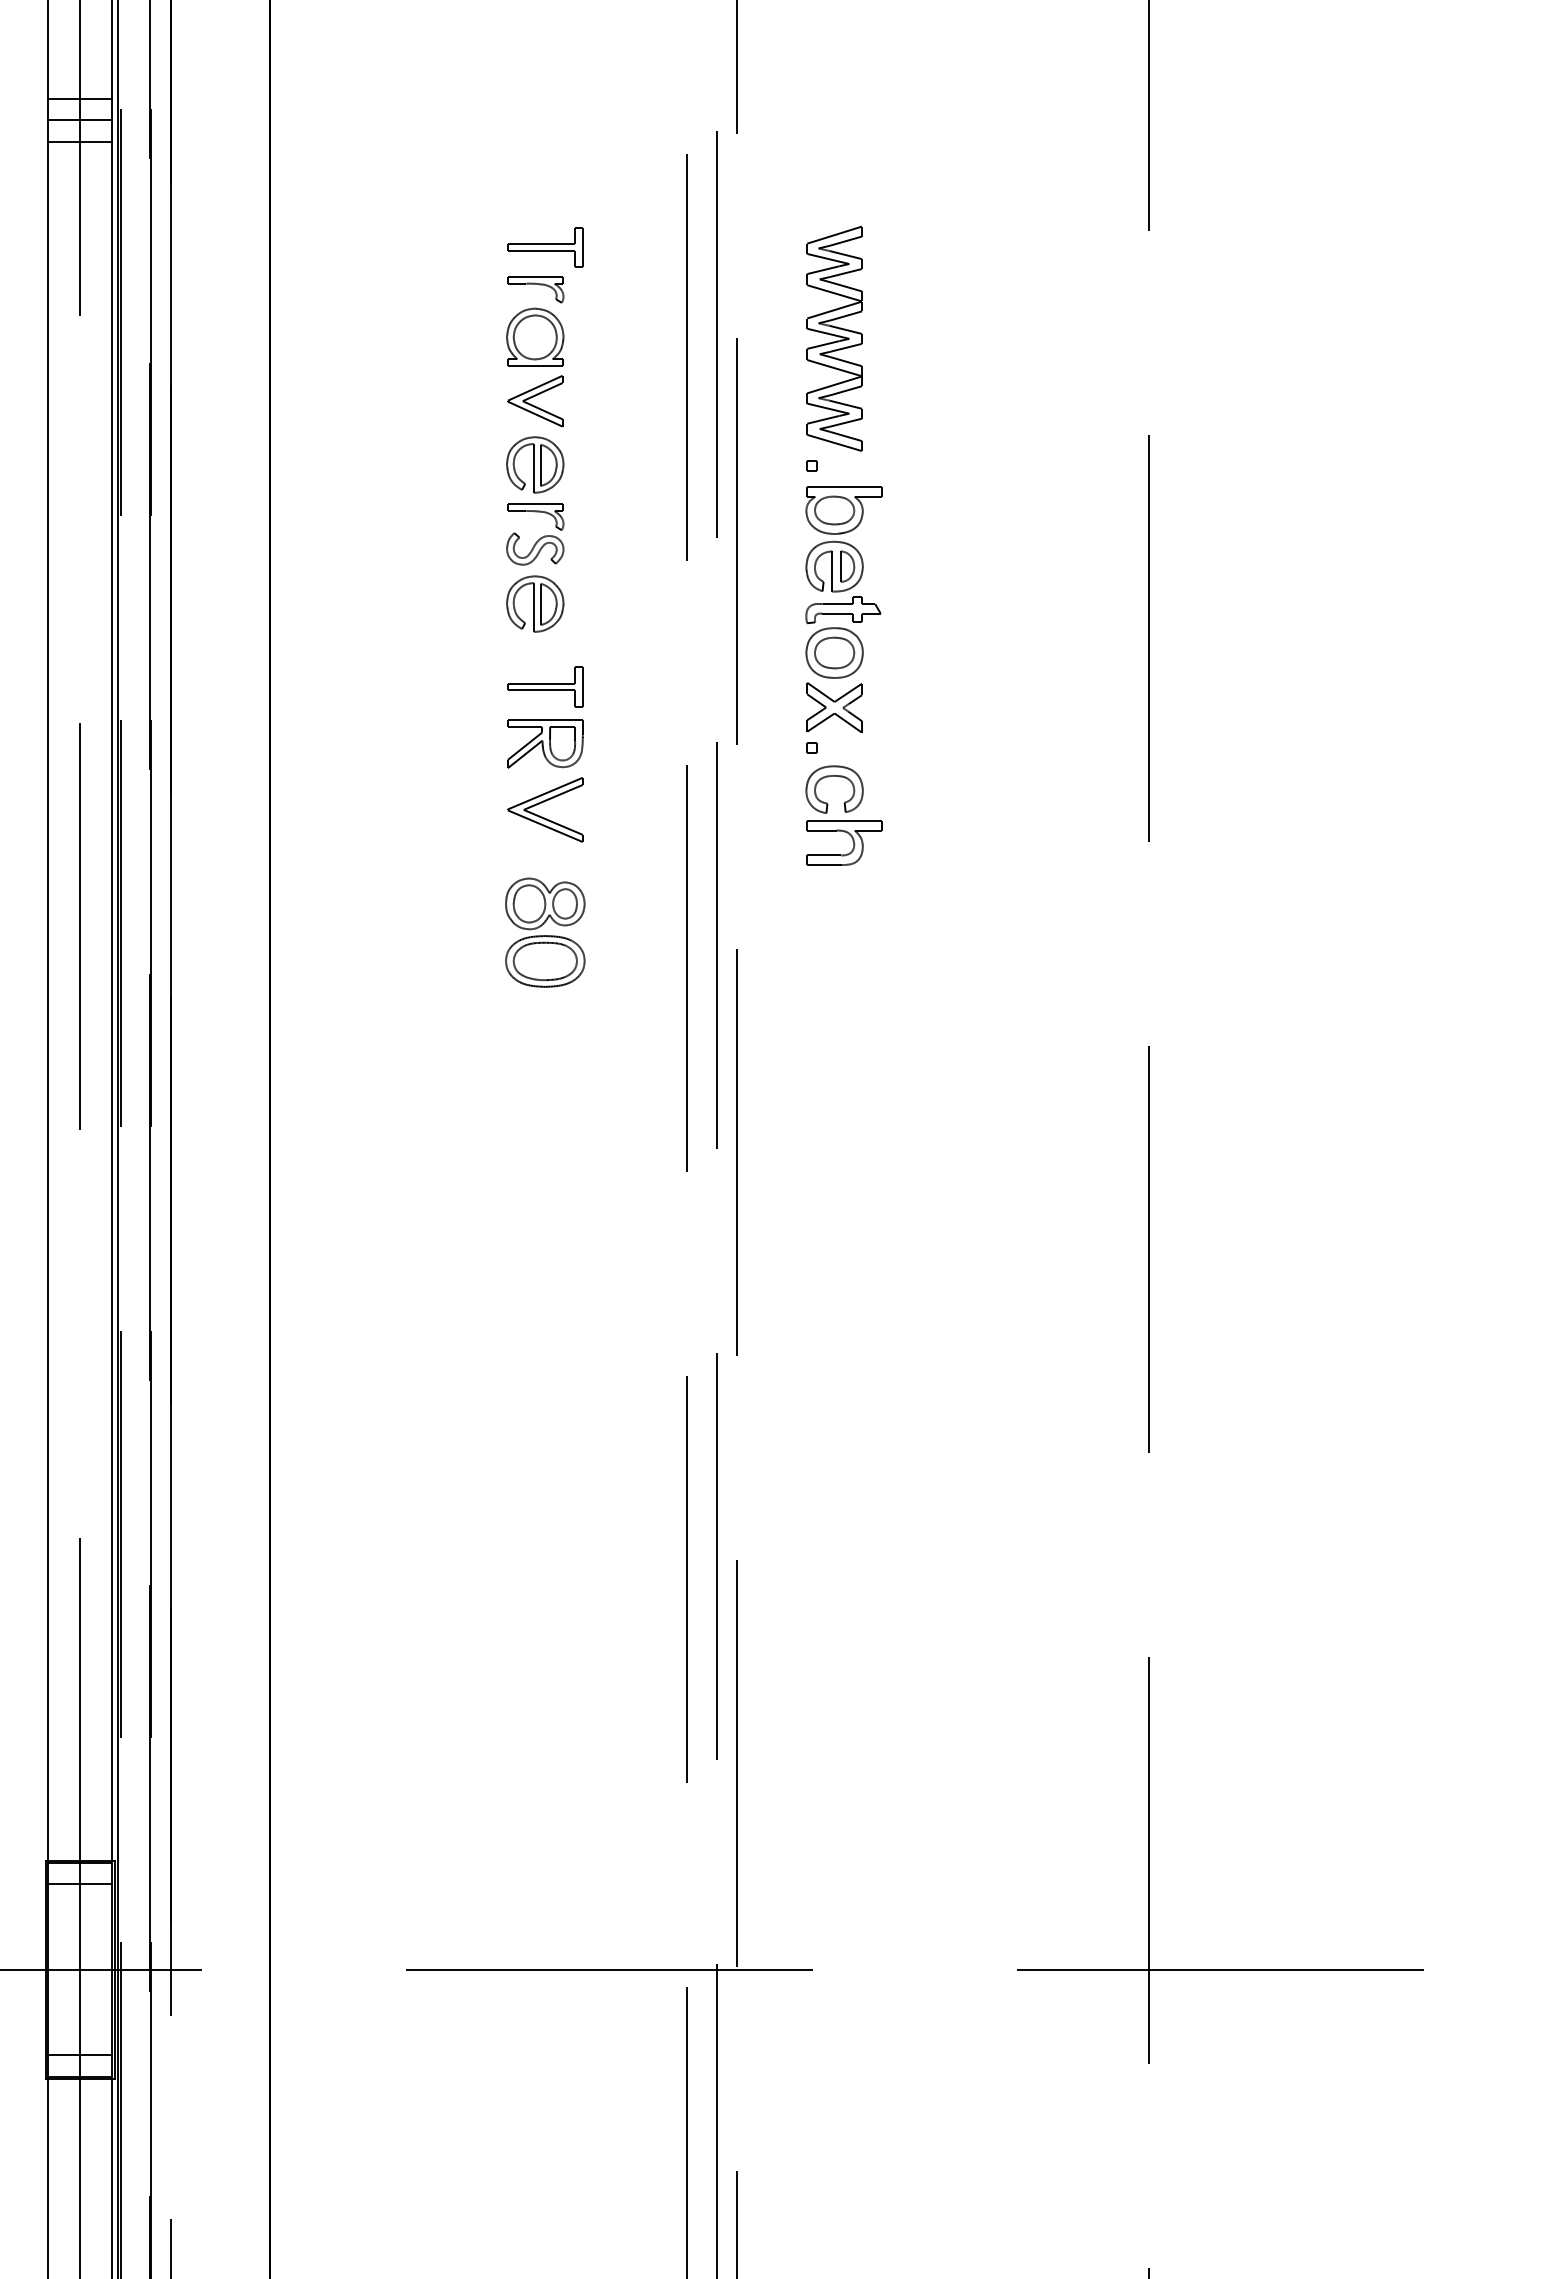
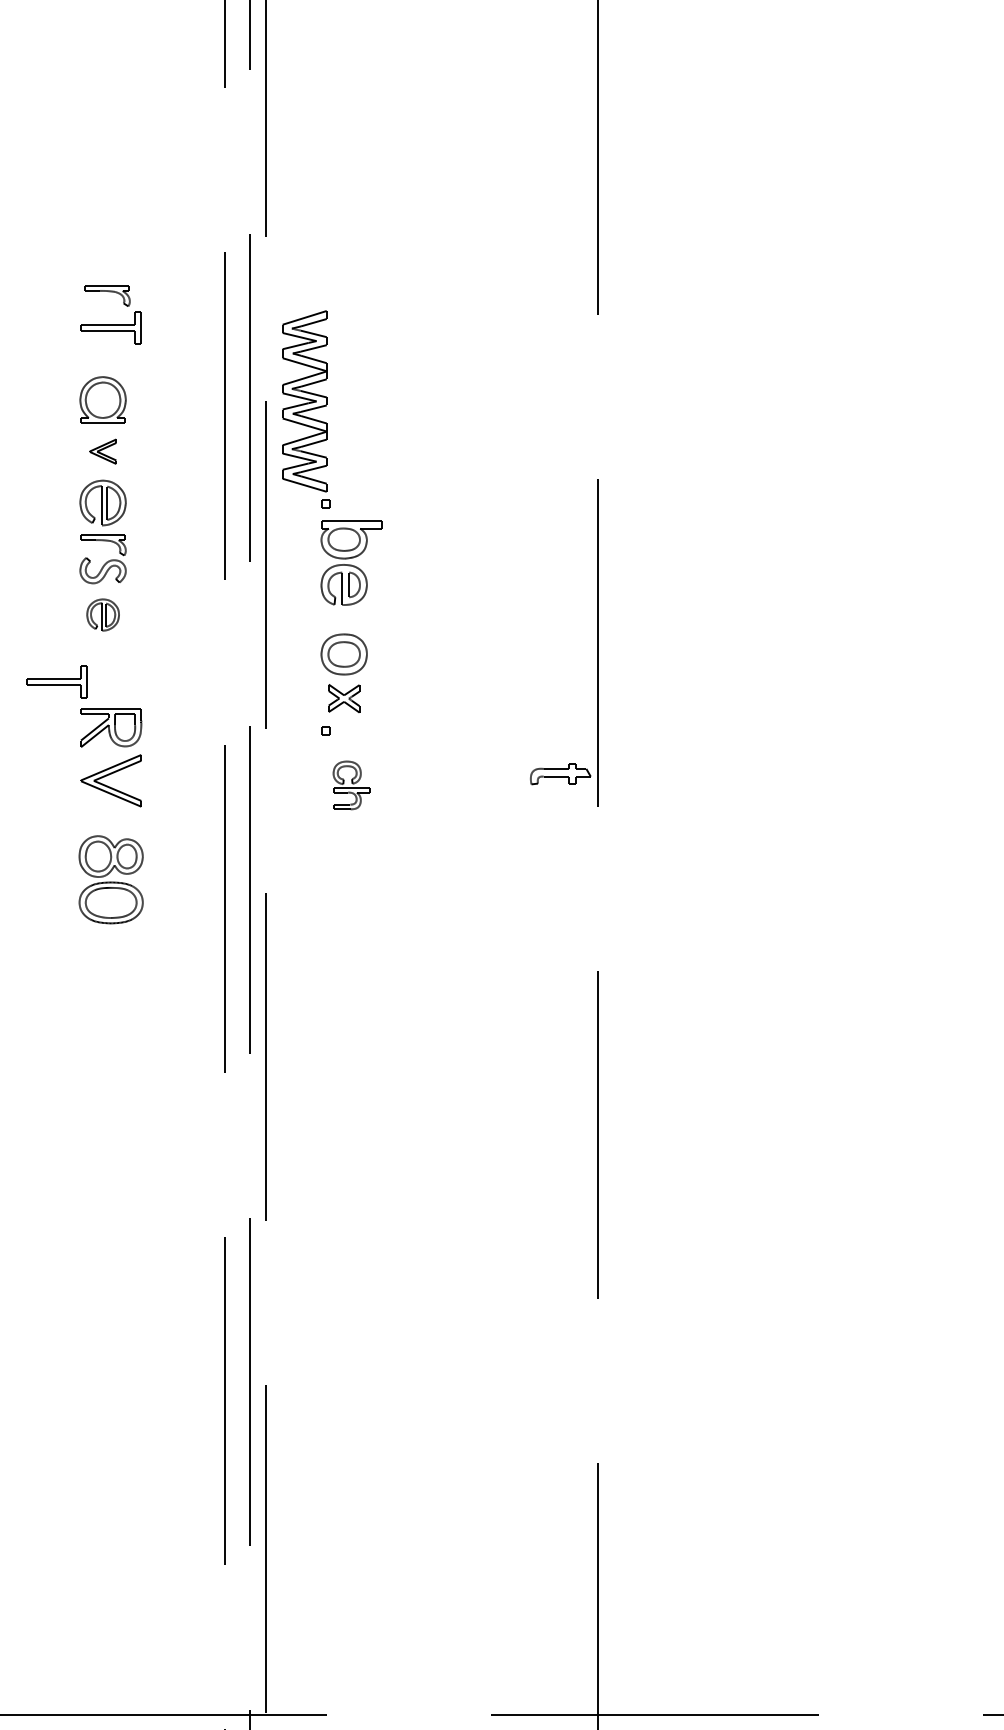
part: (535, 289) -> (107, 295), moved
part: (834, 338) -> (304, 401), moved
part: (535, 401) -> (103, 451), size x0.6
part: (535, 603) -> (103, 614), size x0.7
part: (843, 610) -> (560, 774), moved
part: (545, 686) -> (57, 681), moved
part: (834, 707) -> (344, 698), size x0.7
part: (843, 815) -> (351, 785), size x0.6

